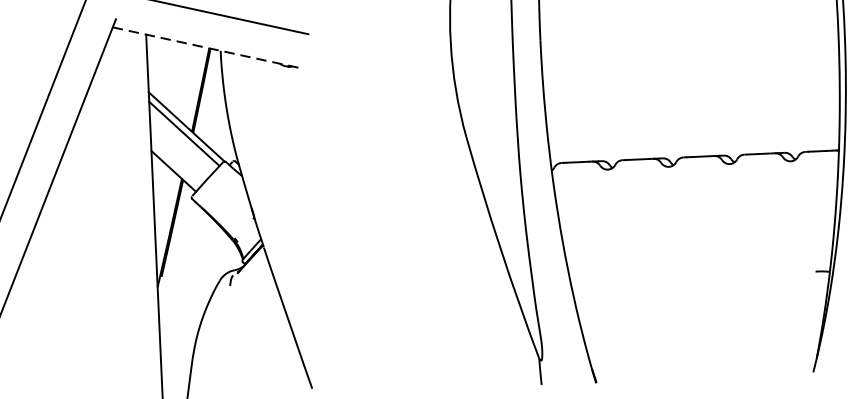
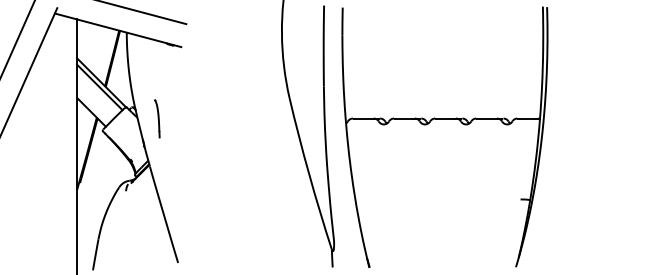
line: (208, 48) -> (118, 30), dashed -> solid
part: (271, 176) -> (157, 118), added

